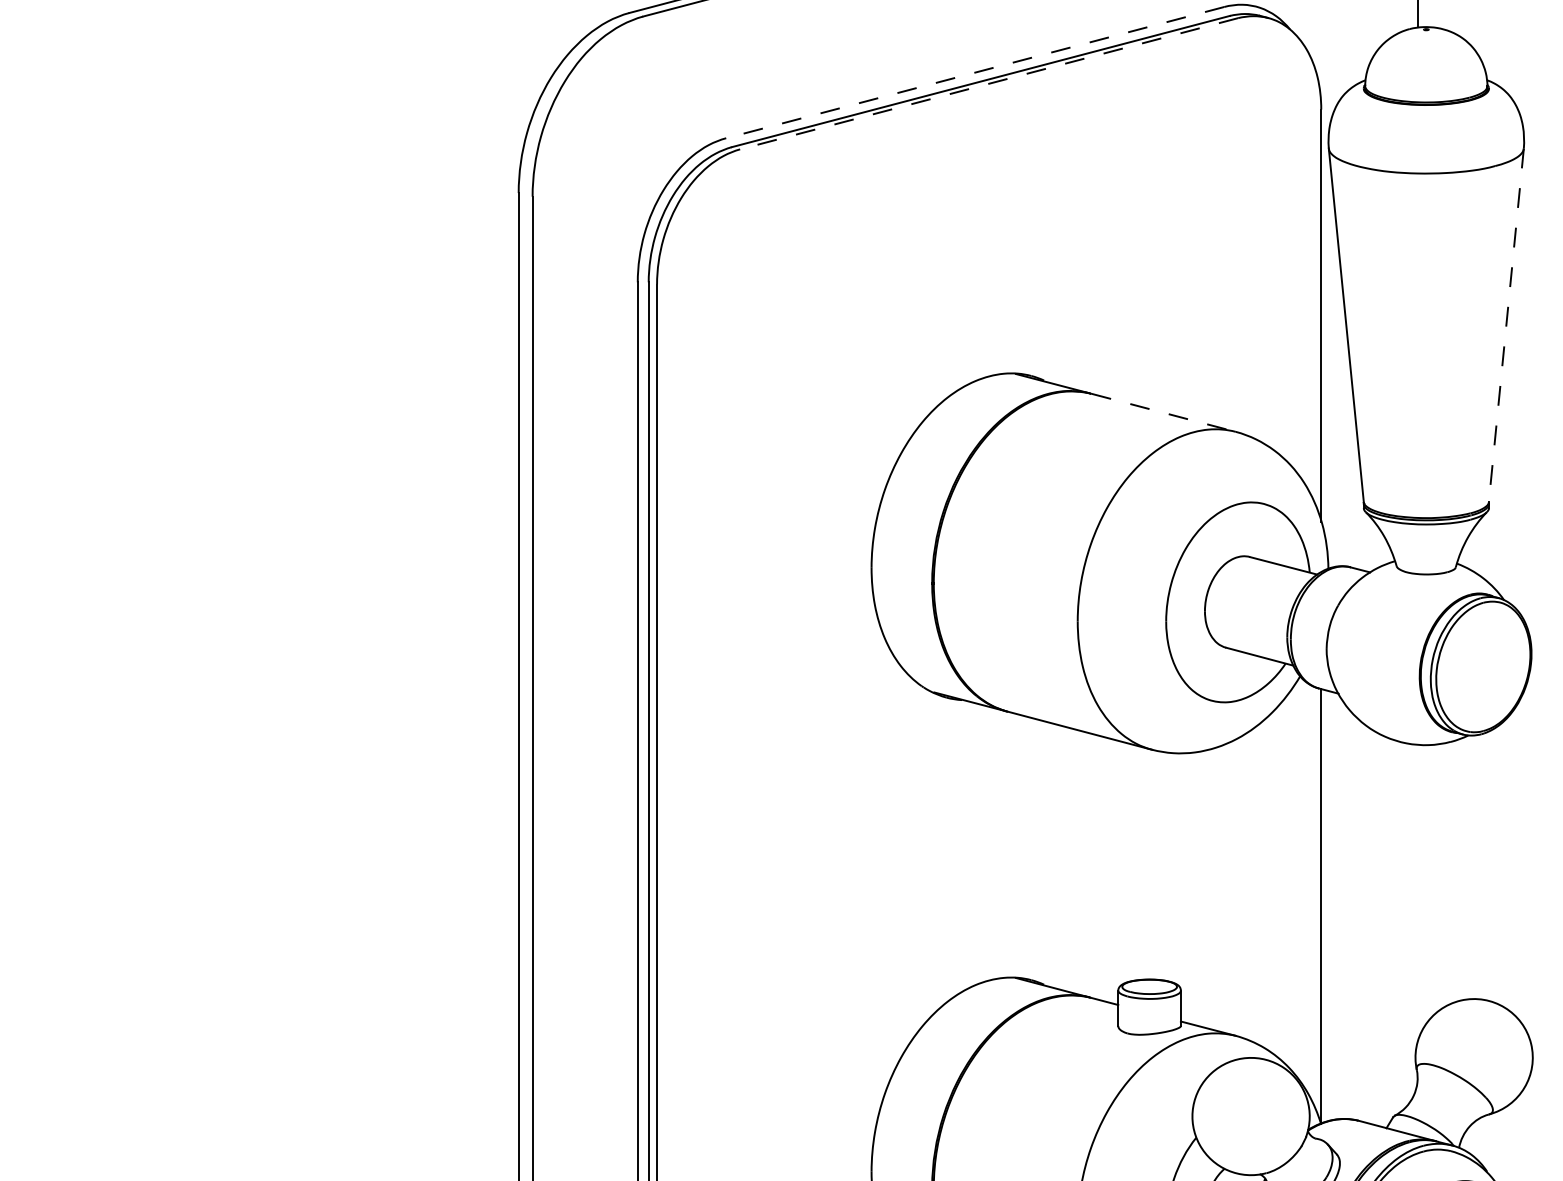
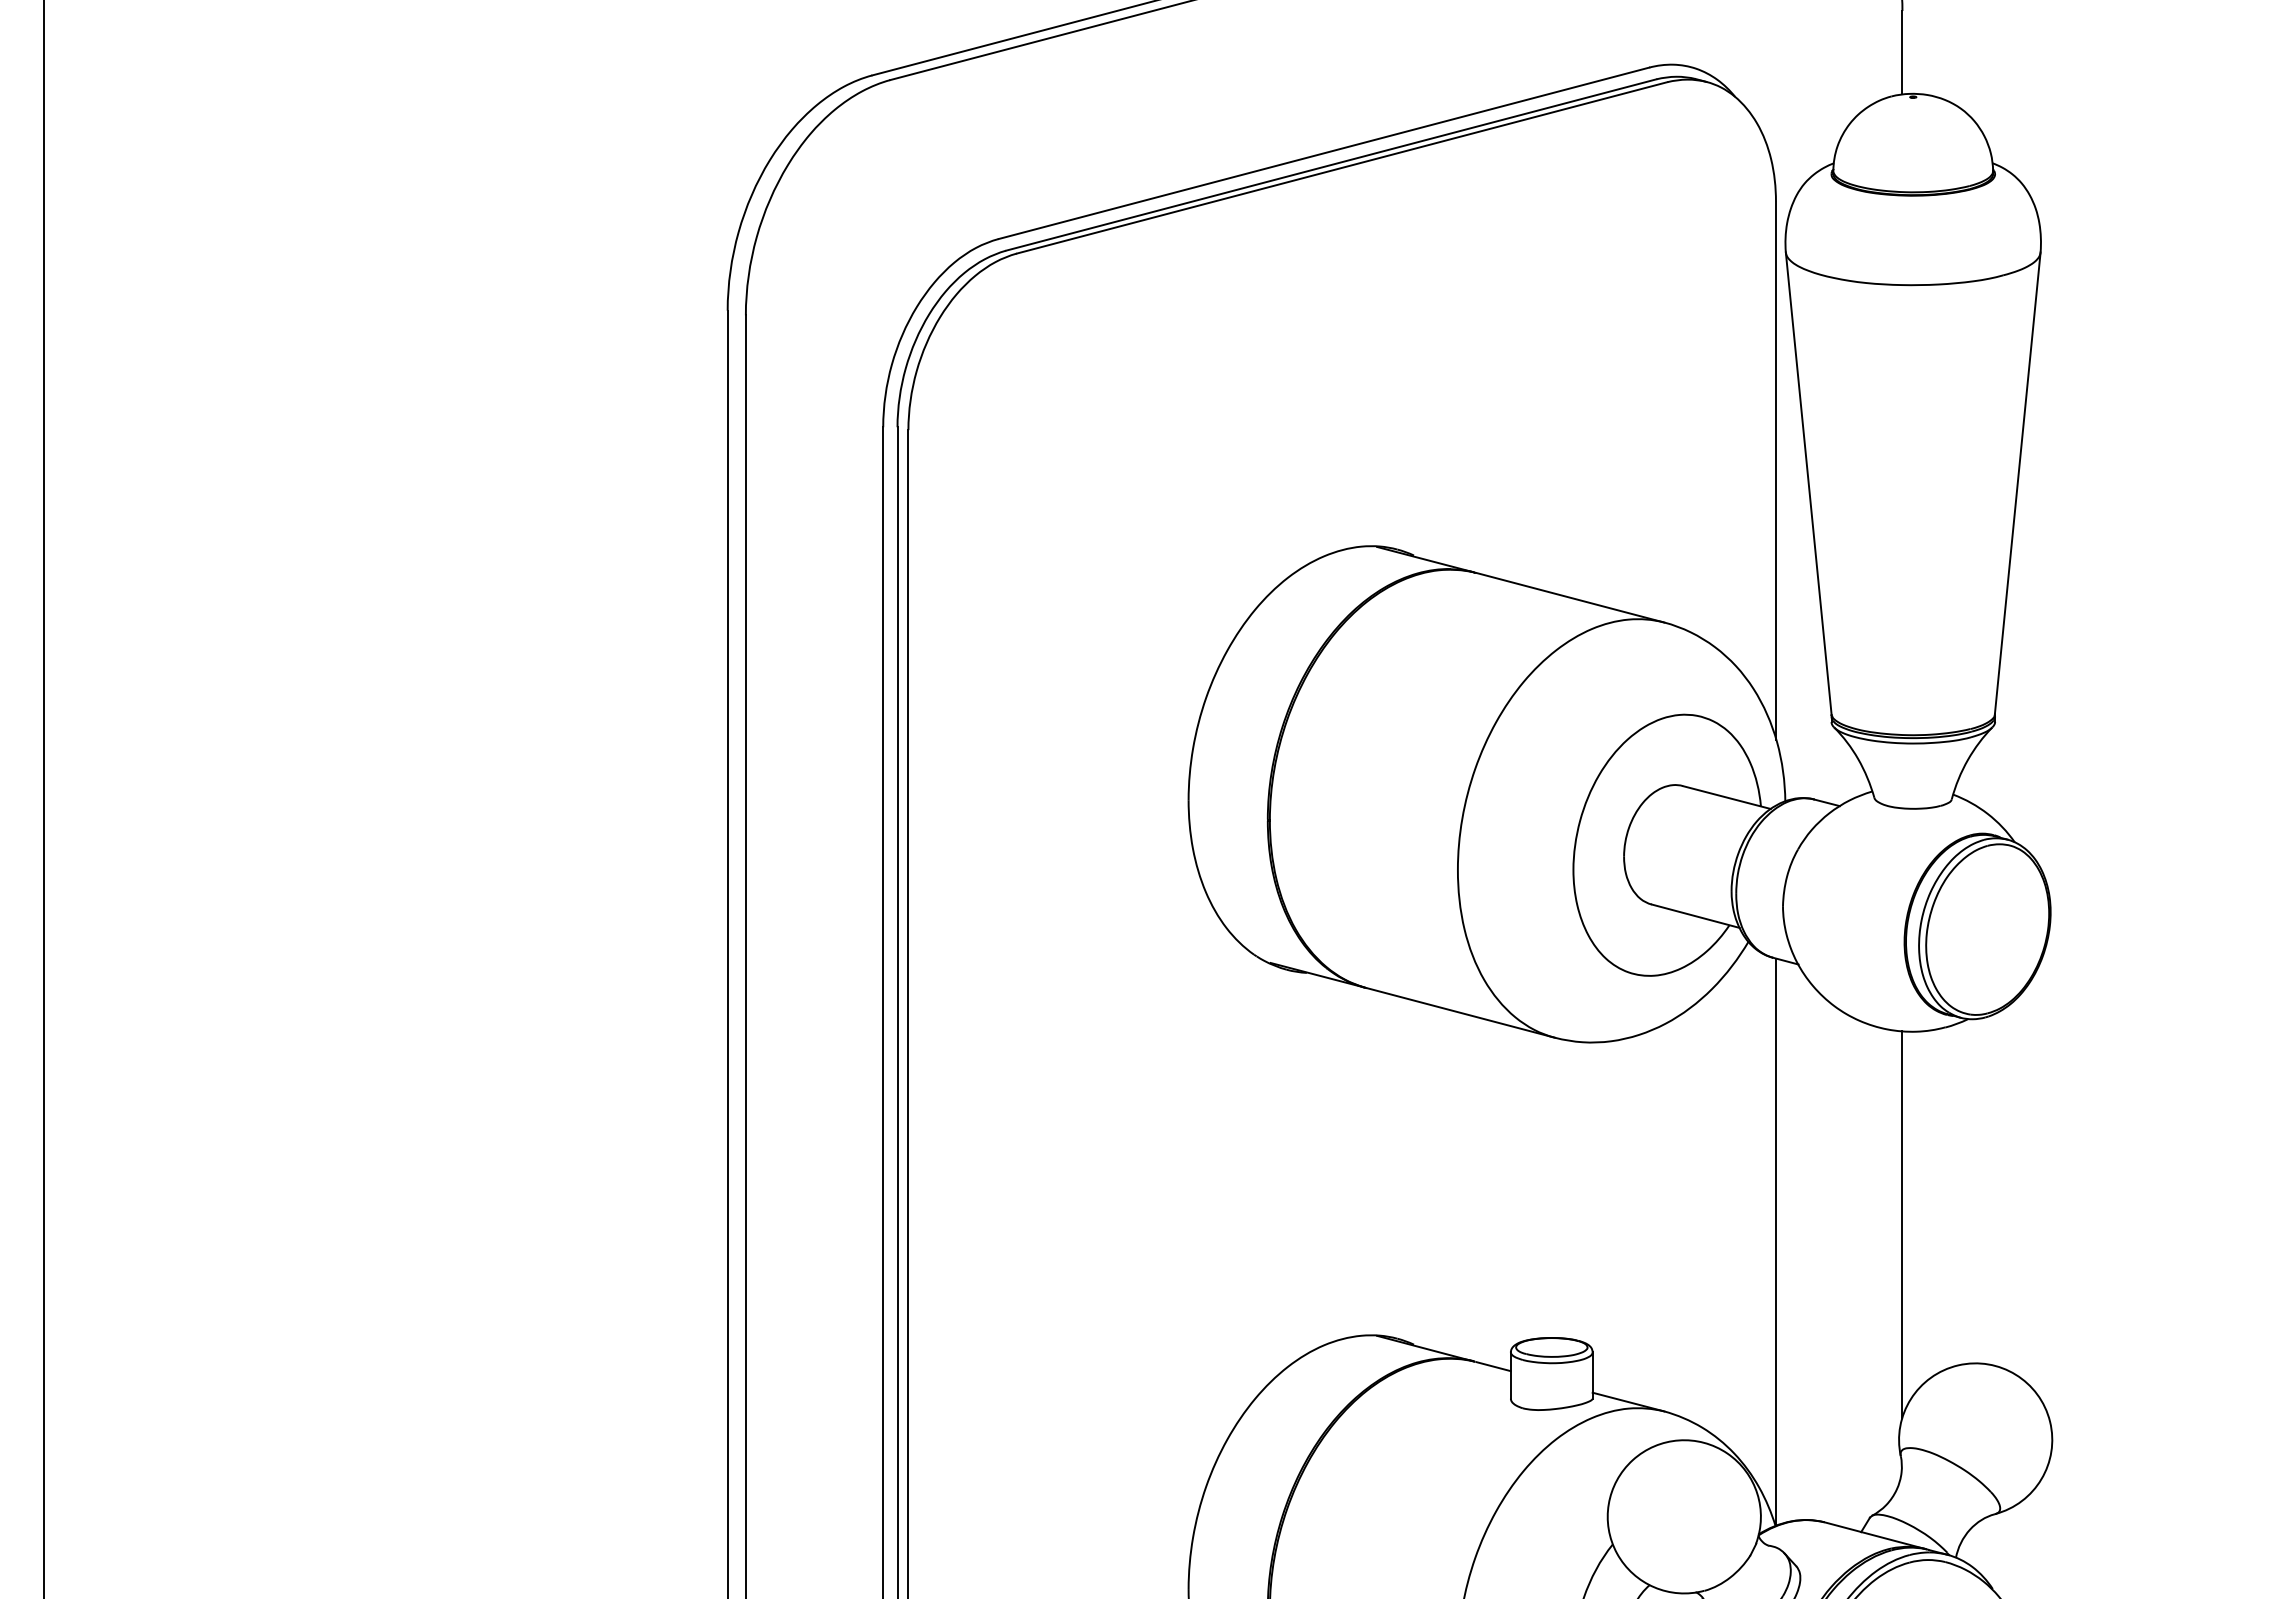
line: (974, 72) -> (1323, 153), dashed -> solid
line: (988, 83) -> (1341, 167), dashed -> solid
line: (1506, 325) -> (2017, 483), dashed -> solid
line: (1163, 412) -> (1570, 597), dashed -> solid
line: (1418, 892) -> (1902, 1224), added

